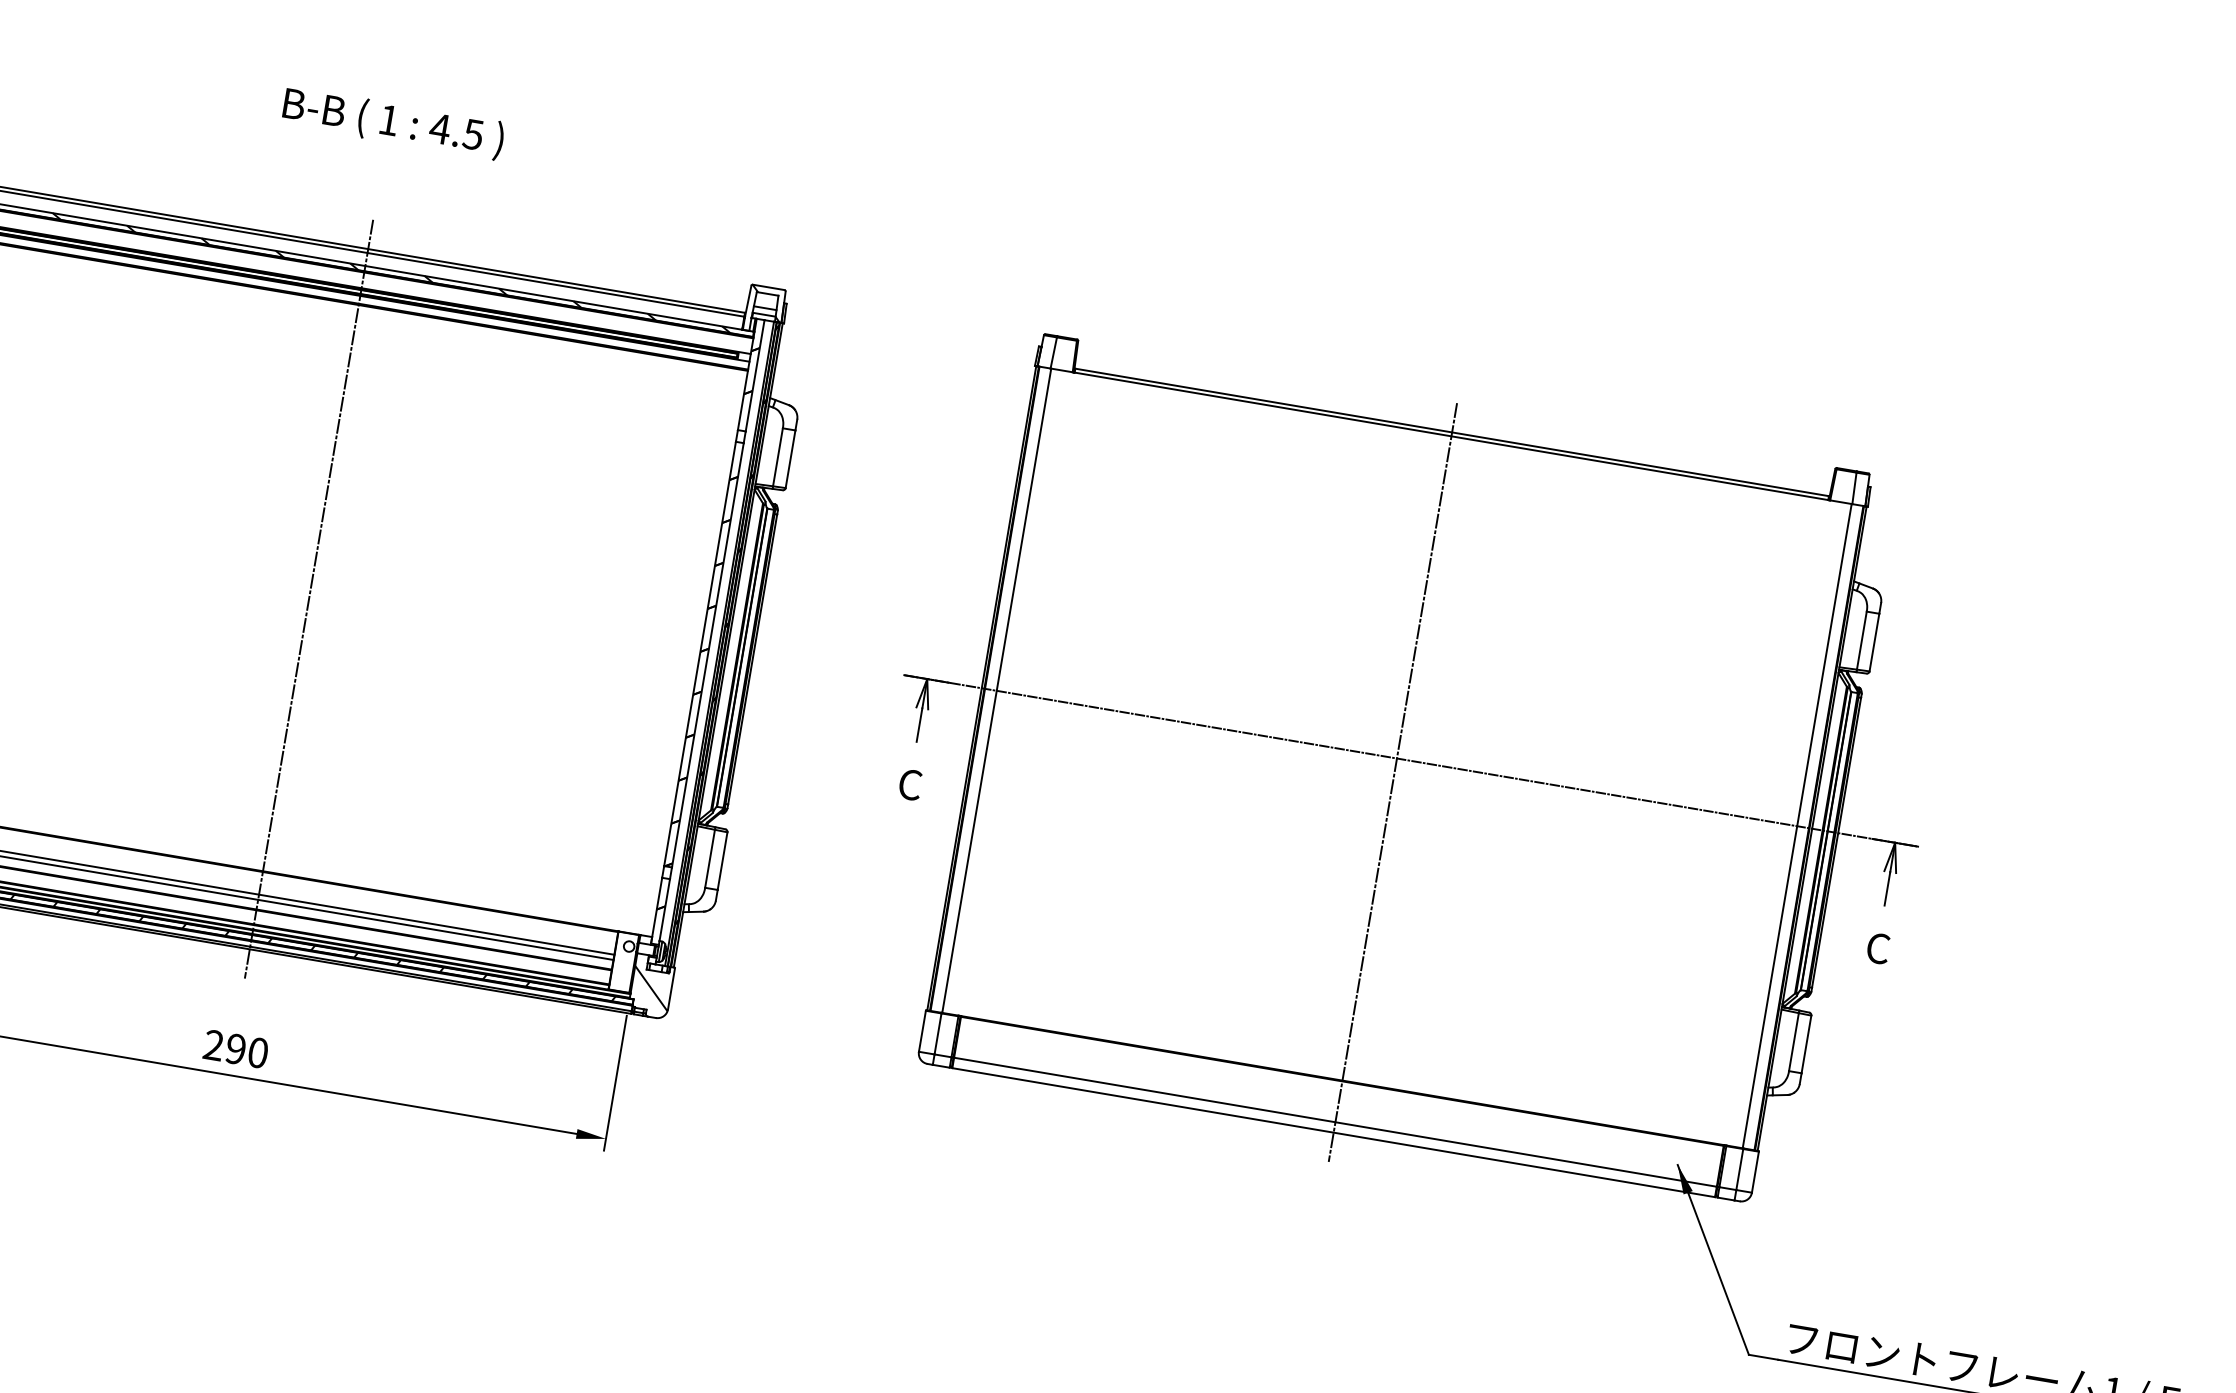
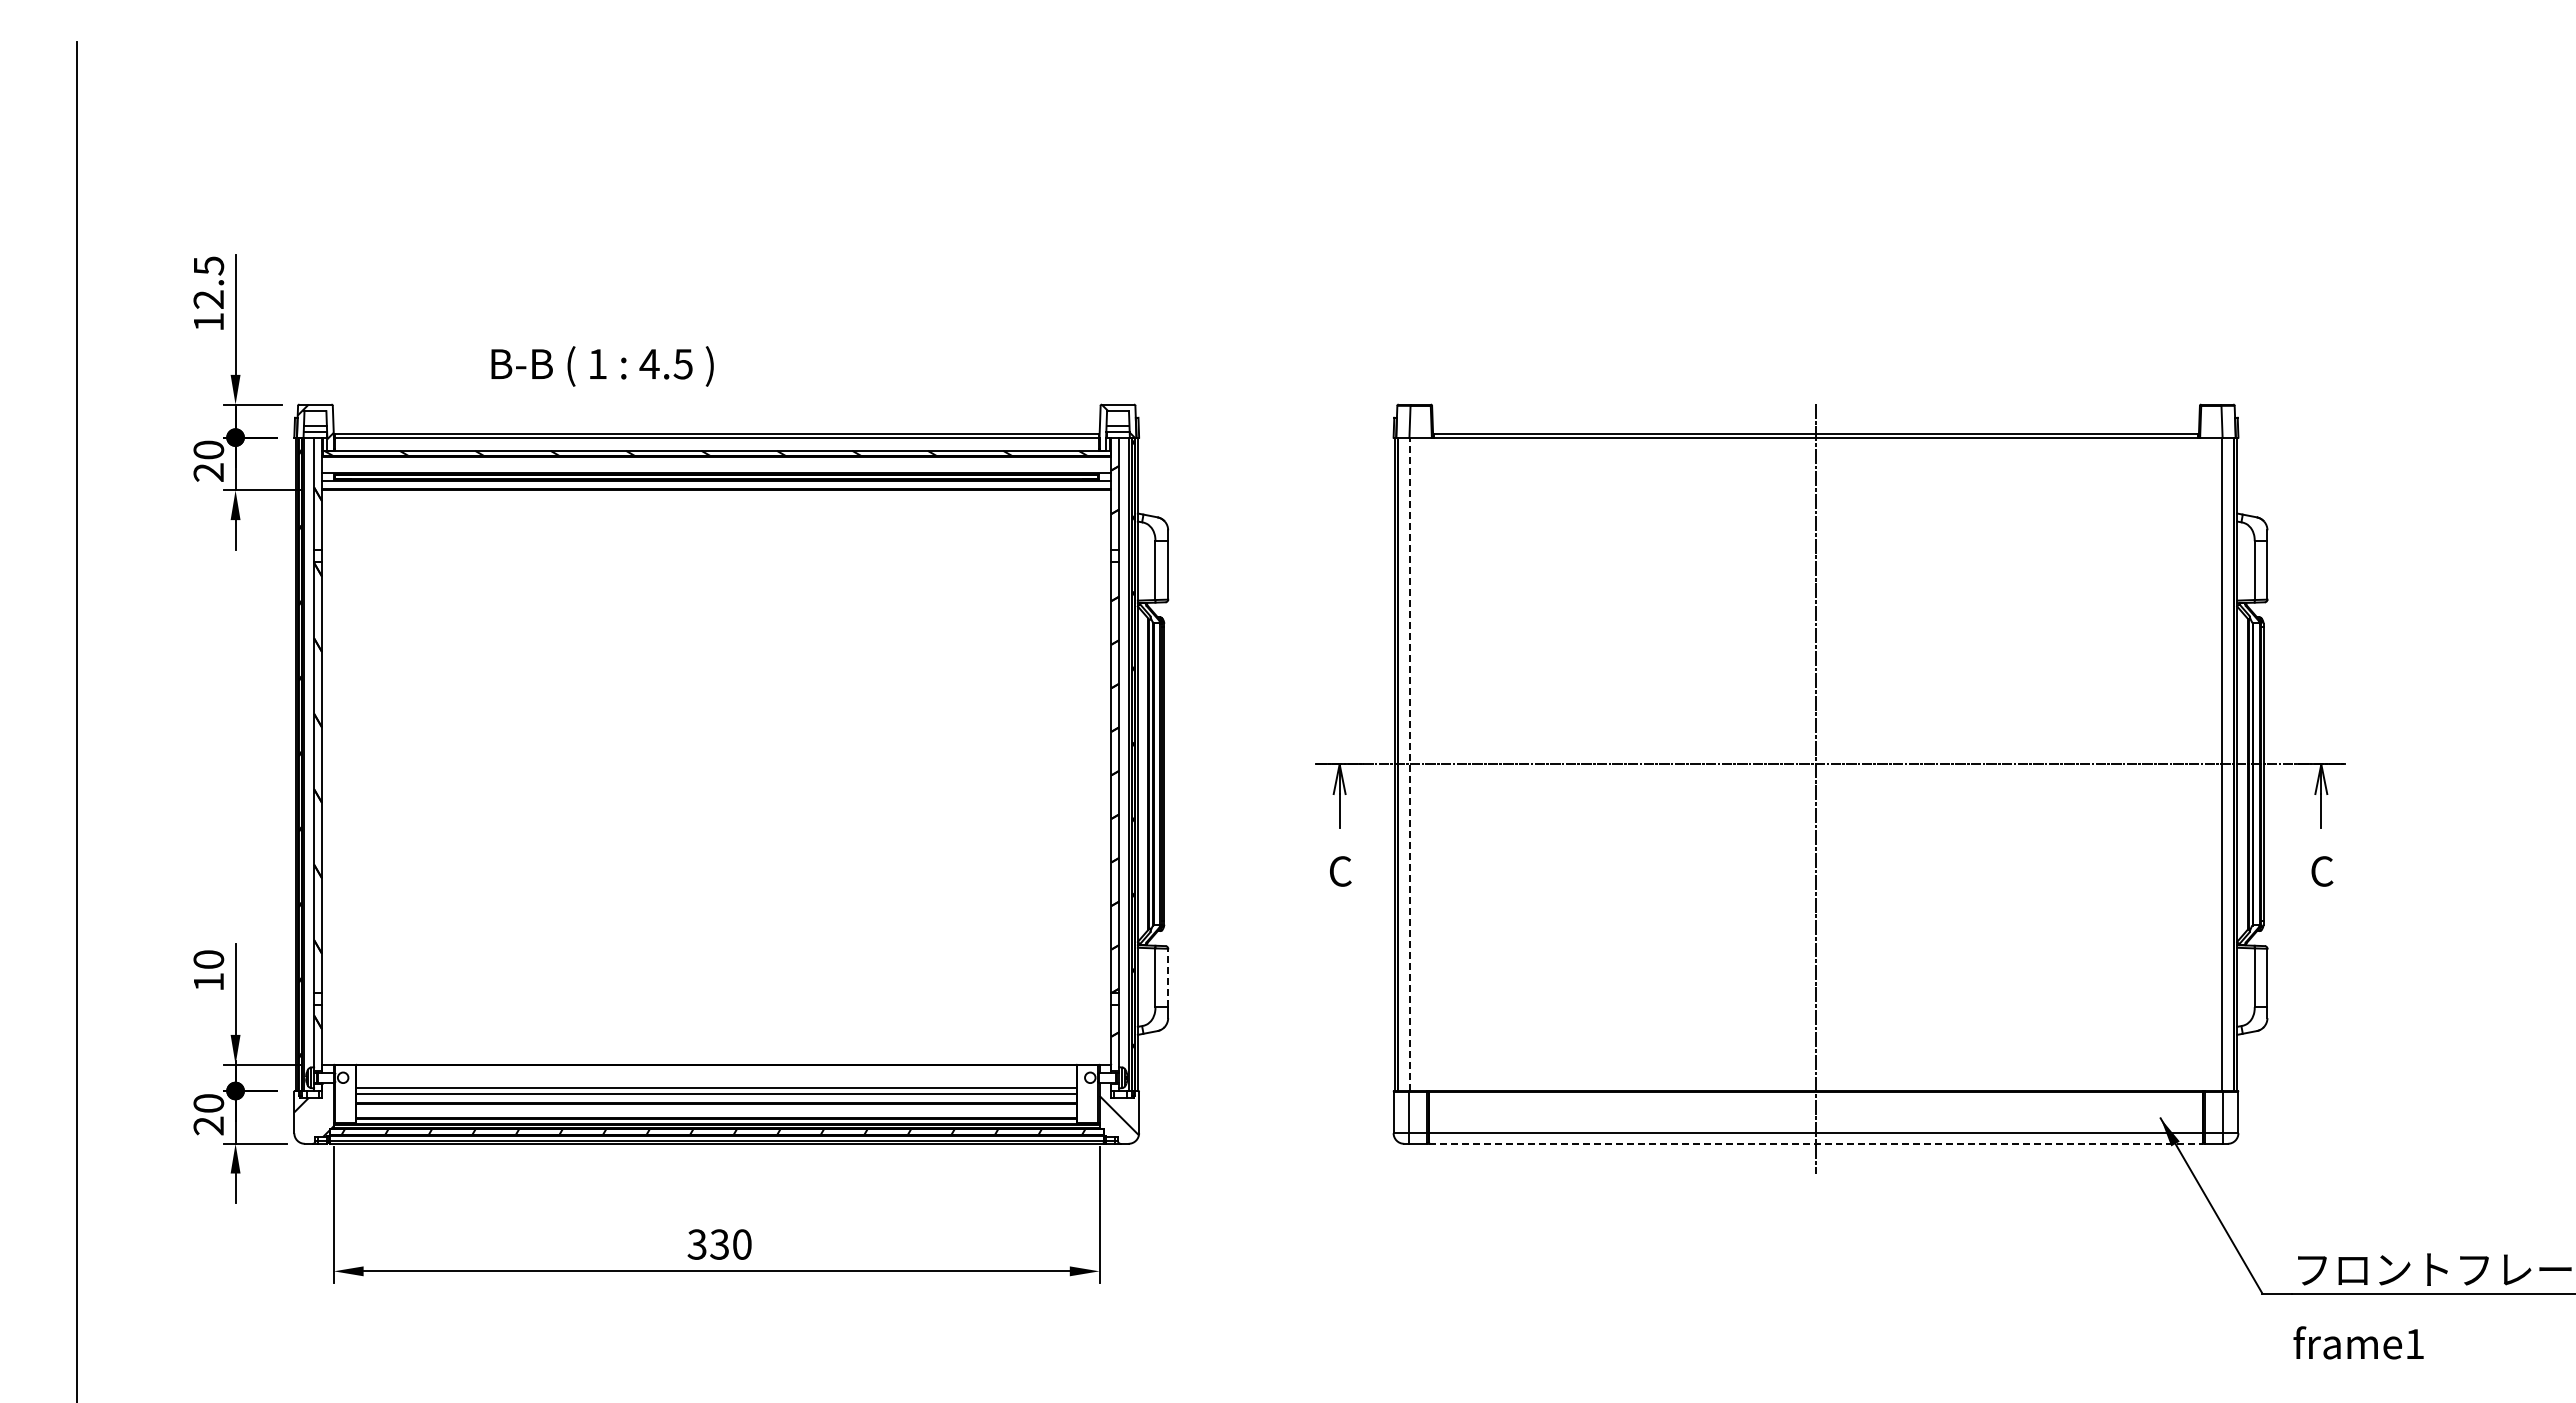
text: (393, 123) -> (602, 366), moved
line: (308, 598) -> (716, 788), removed
line: (997, 691) -> (1410, 764), solid -> dashed
line: (722, 860) -> (1168, 977), solid -> dashed
text: (223, 1047) -> (707, 1244), 290 -> 330
line: (1334, 1132) -> (1816, 1143), solid -> dashed

